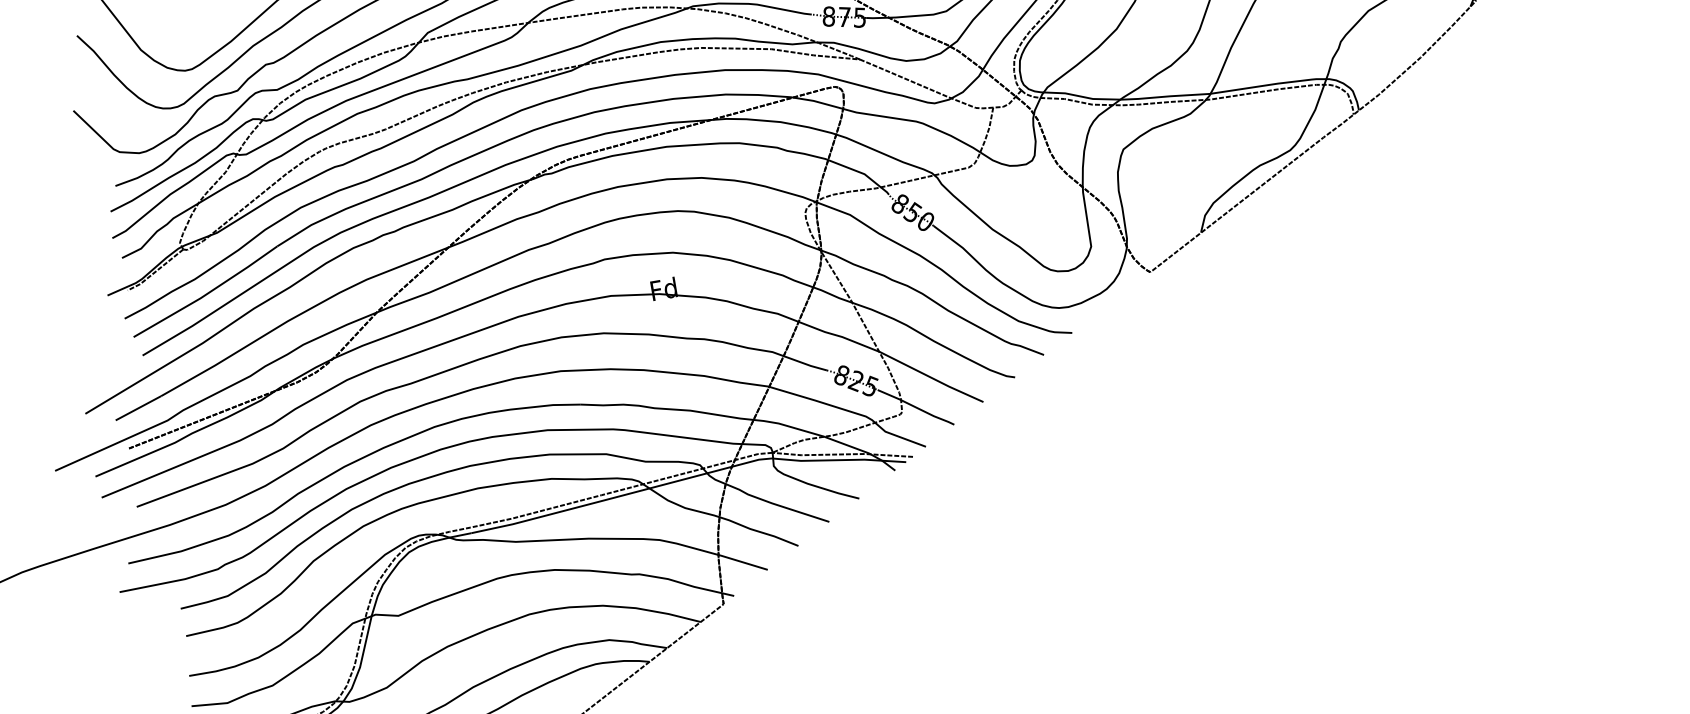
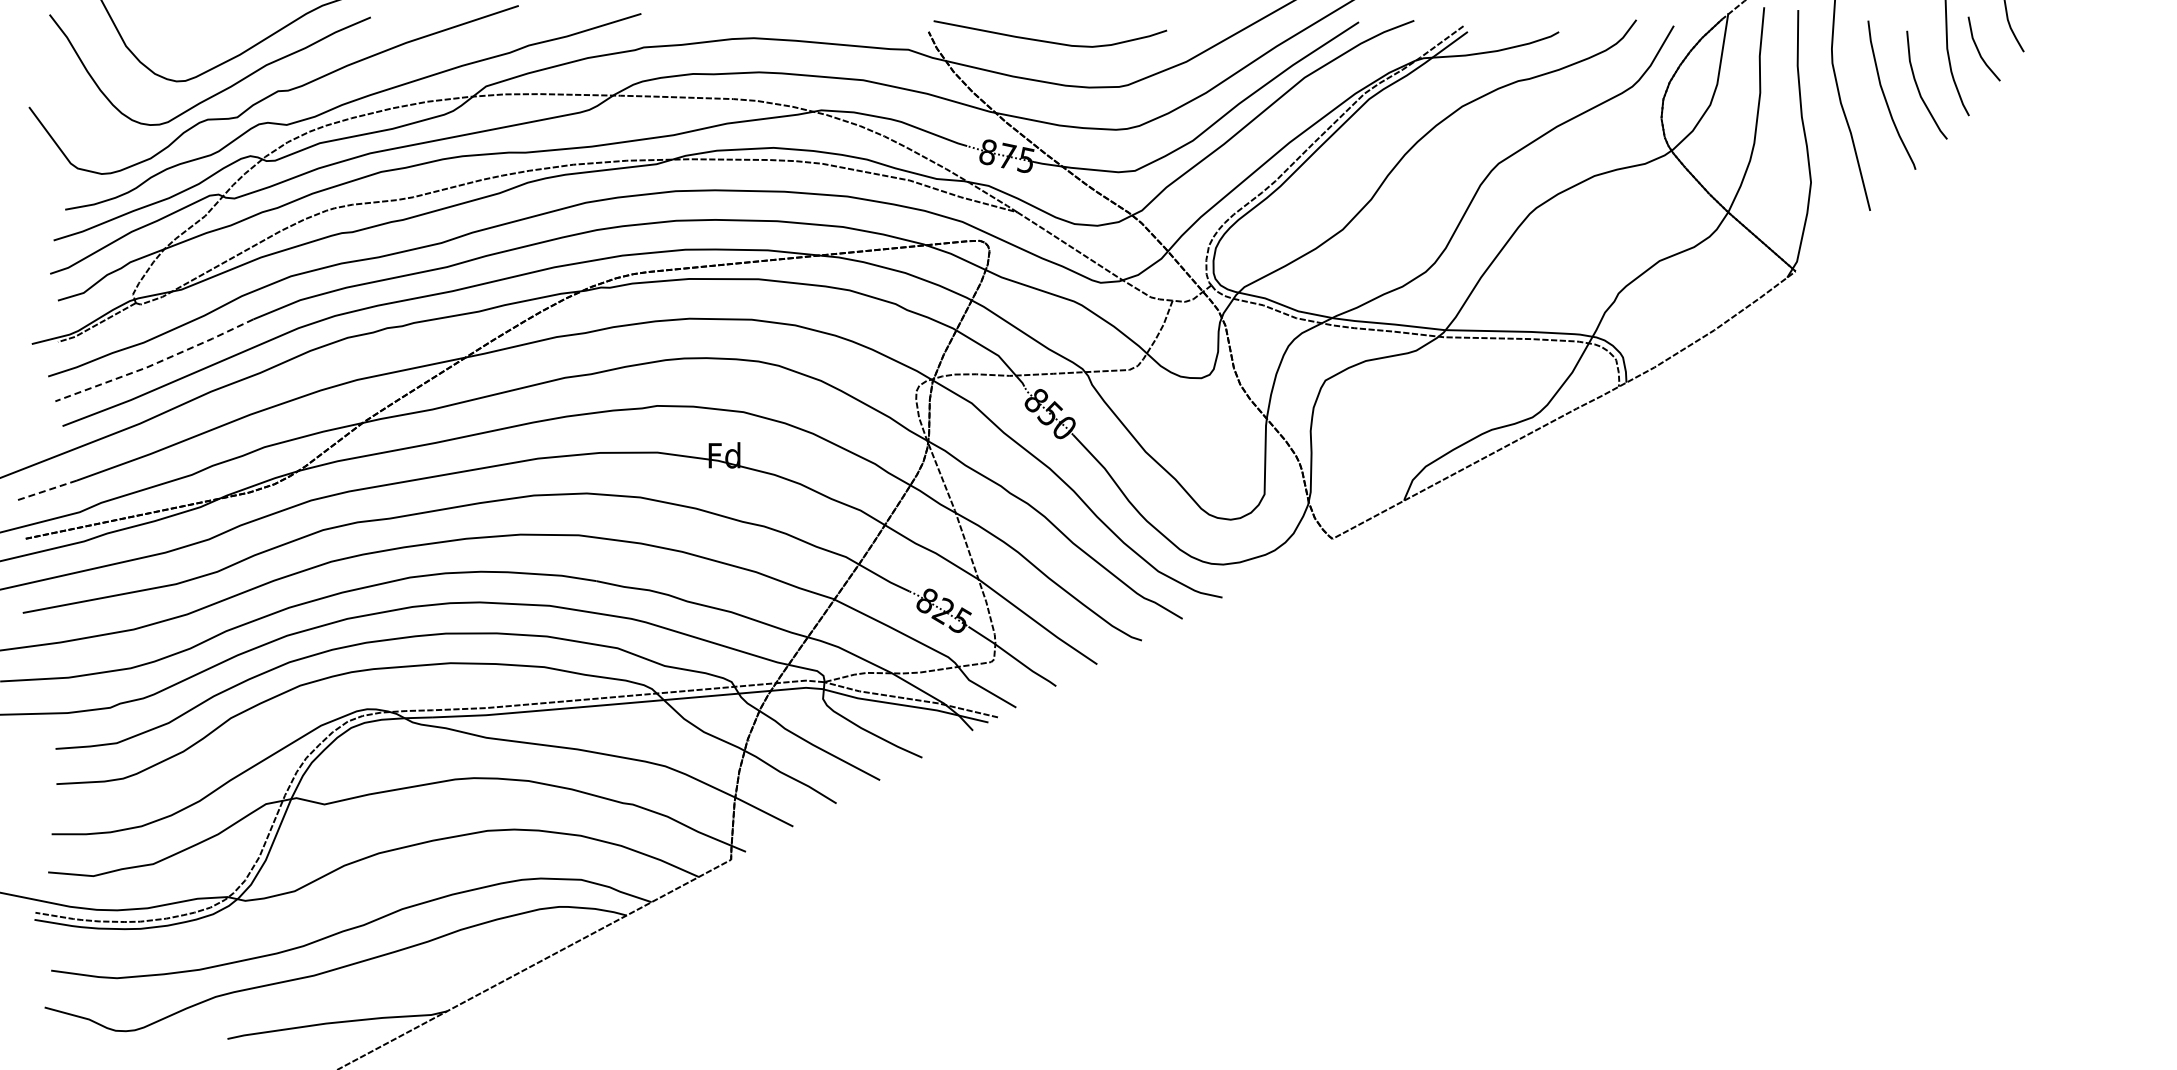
line: (206, 294) -> (155, 363), solid -> dashed
line: (137, 408) -> (45, 490), solid -> dashed

